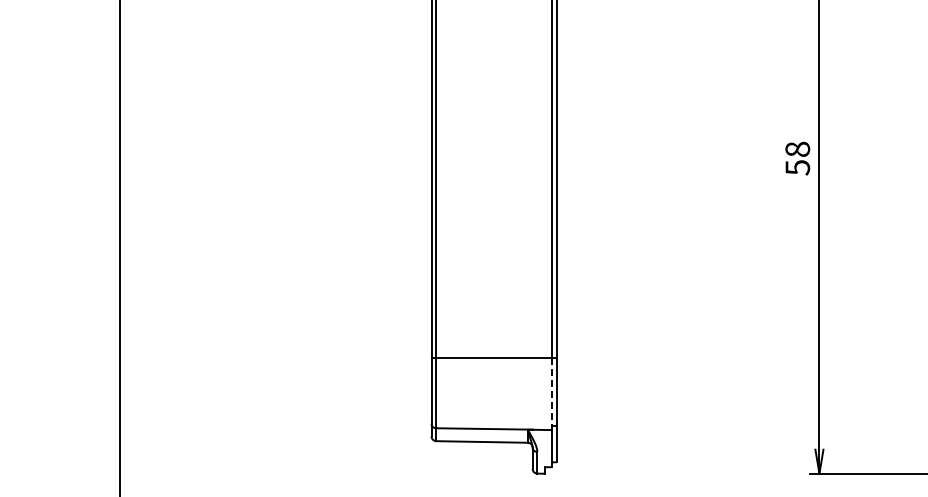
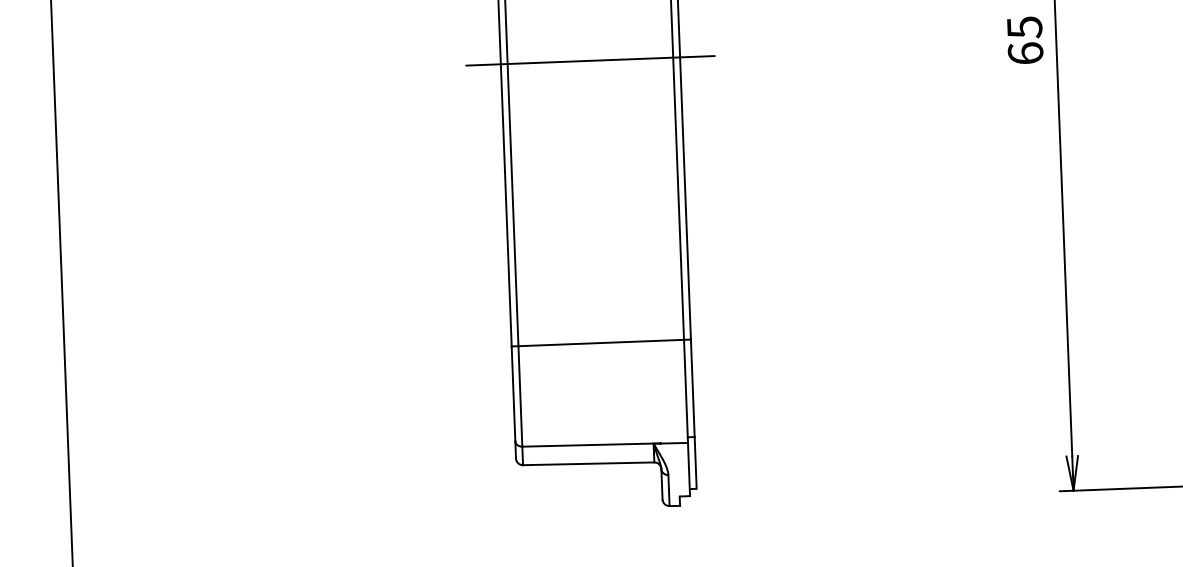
text: (797, 158) -> (1024, 40), 58 -> 65
line: (493, 161) -> (589, 61), added
line: (551, 394) -> (685, 391), dashed -> solid

